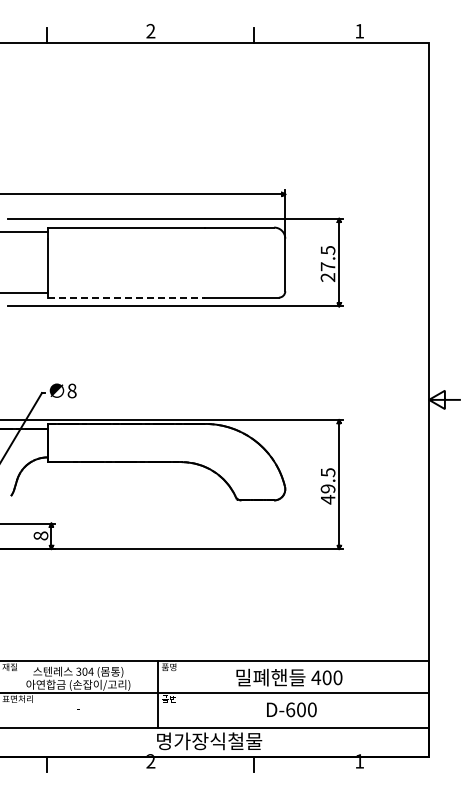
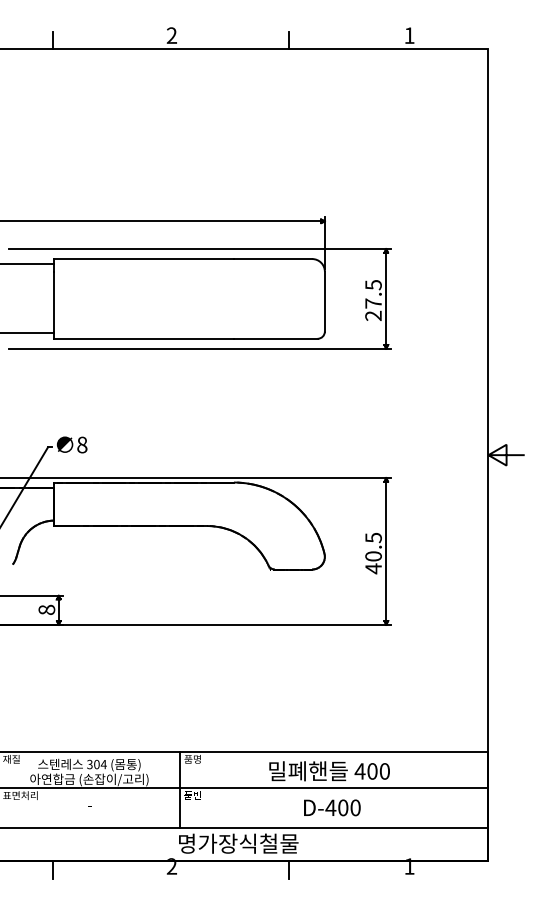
line: (126, 297) -> (144, 338), dashed -> solid
text: (328, 488) -> (374, 555), 49.5 -> 40.5
text: (290, 709) -> (330, 807), D-600 -> D-400

